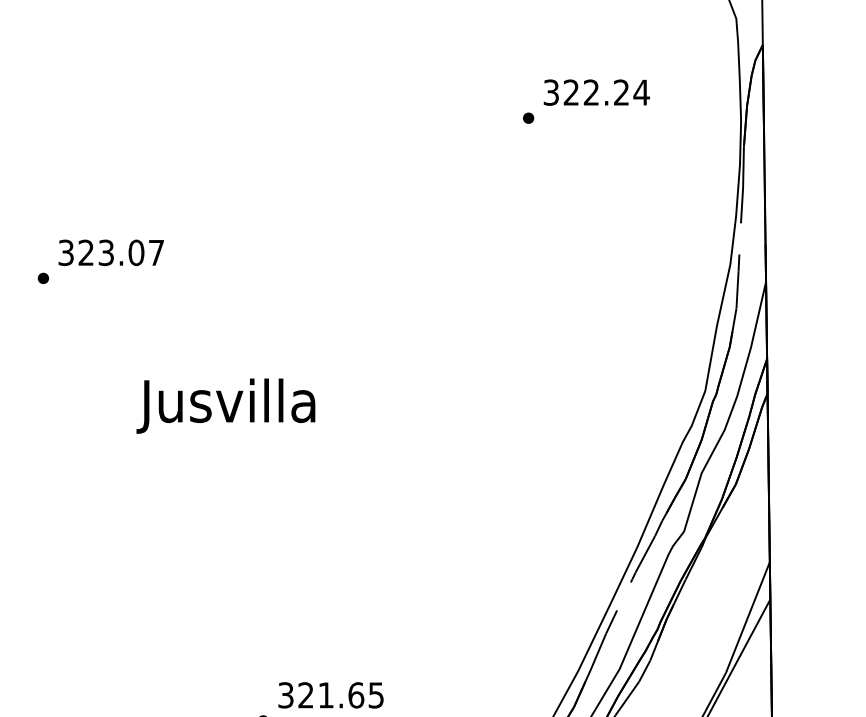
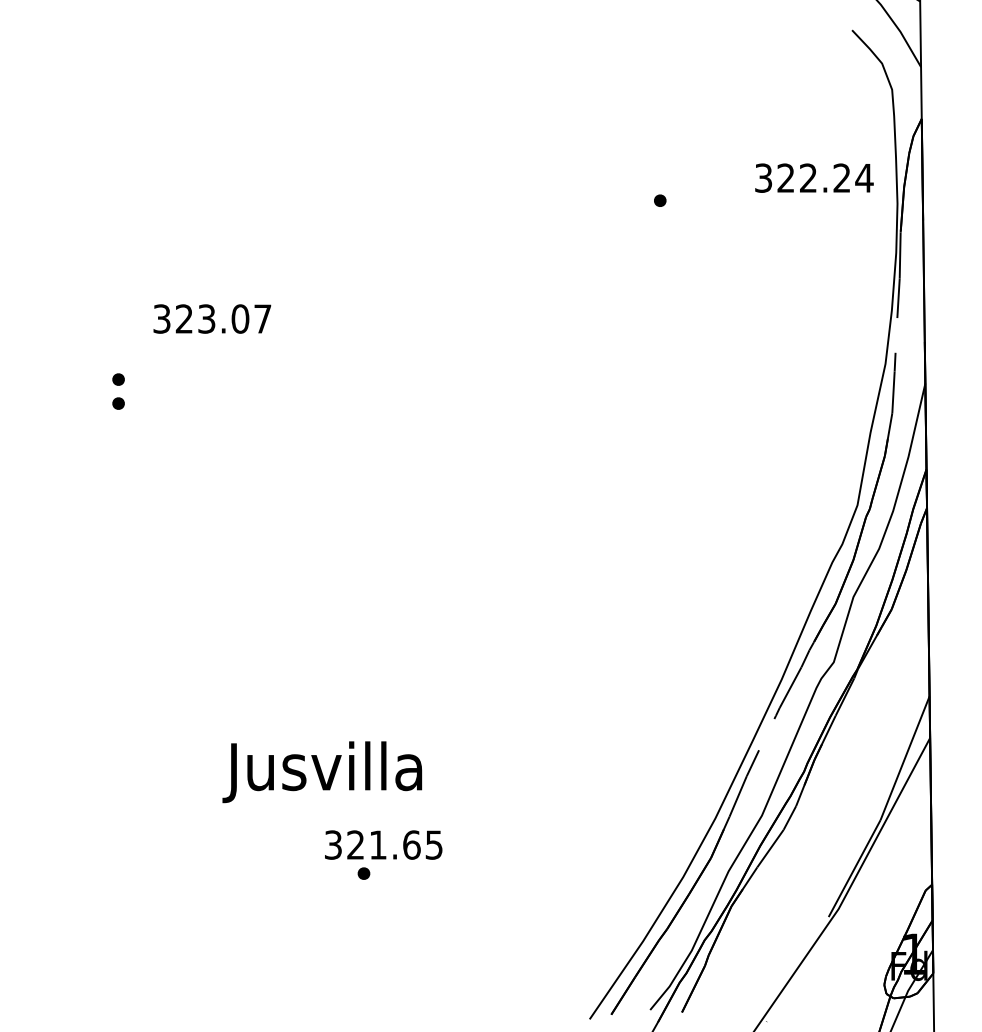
text: (596, 92) -> (814, 177), moved
text: (111, 252) -> (212, 318), moved
part: (43, 299) -> (118, 403), added
text: (226, 406) -> (322, 772), moved
text: (330, 694) -> (383, 844), moved

